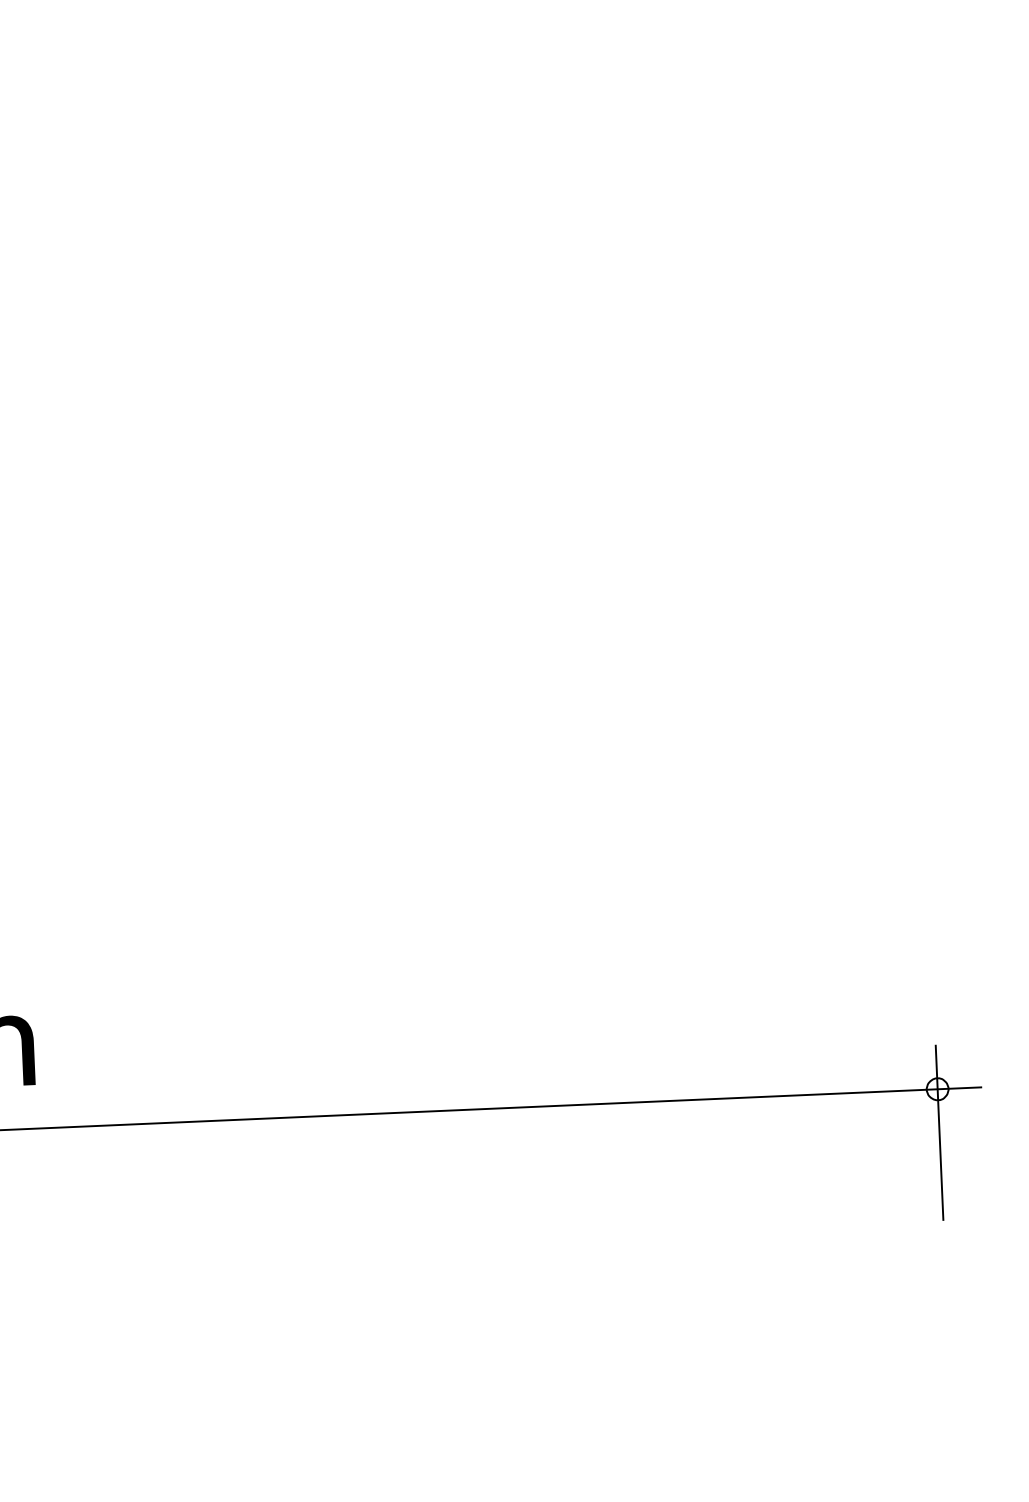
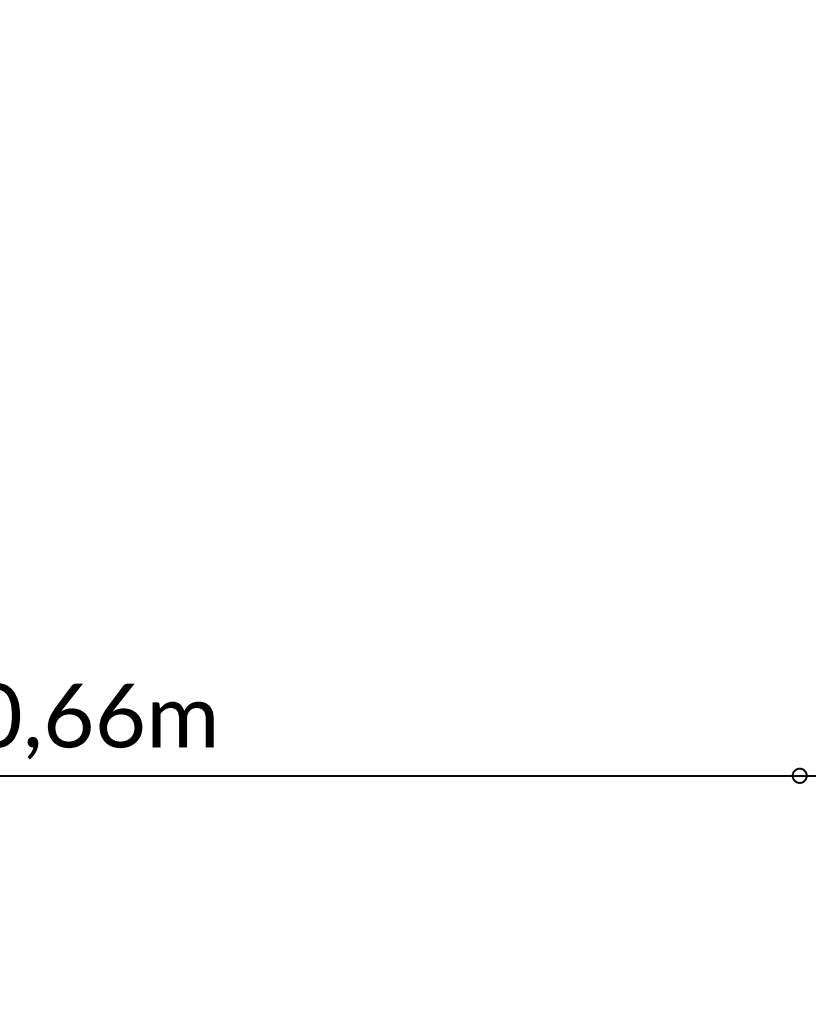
line: (939, 1131) -> (799, 803), removed

